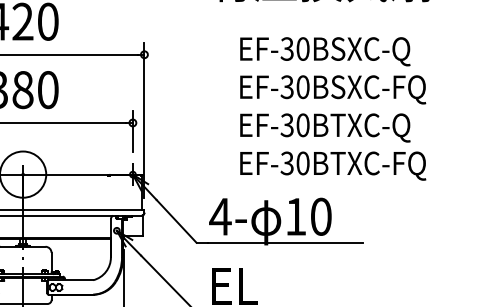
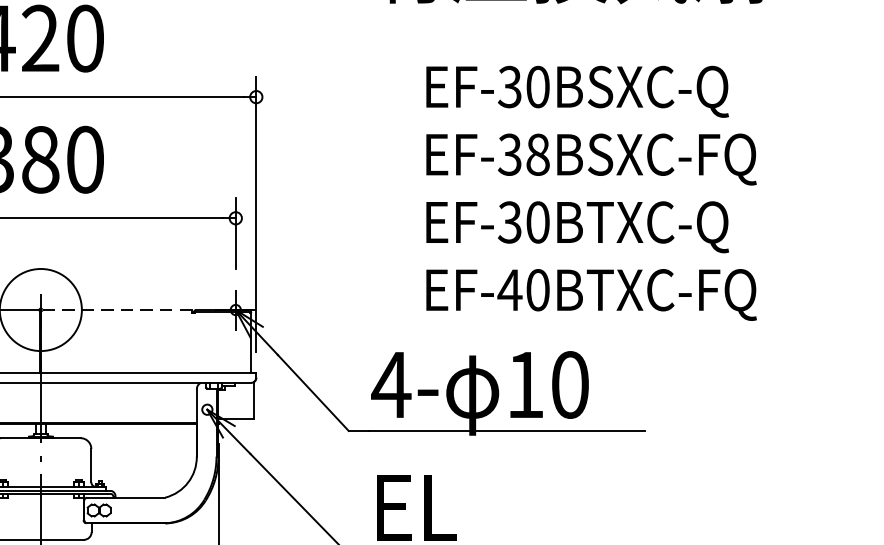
text: (302, 87) -> (537, 155), EF-30BSXC-FQ -> EF-38BSXC-FQ
text: (287, 163) -> (510, 290), EF-30BTXC-FQ -> EF-40BTXC-FQ
line: (65, 174) -> (116, 309), solid -> dashed

